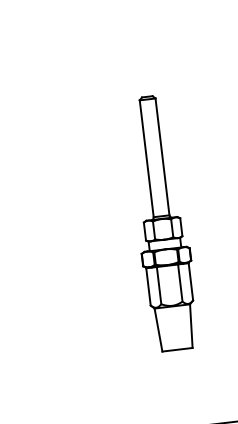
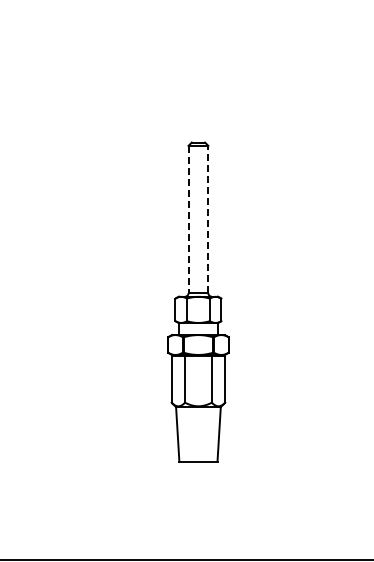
line: (162, 156) -> (208, 219), solid -> dashed
line: (146, 158) -> (188, 219), solid -> dashed

